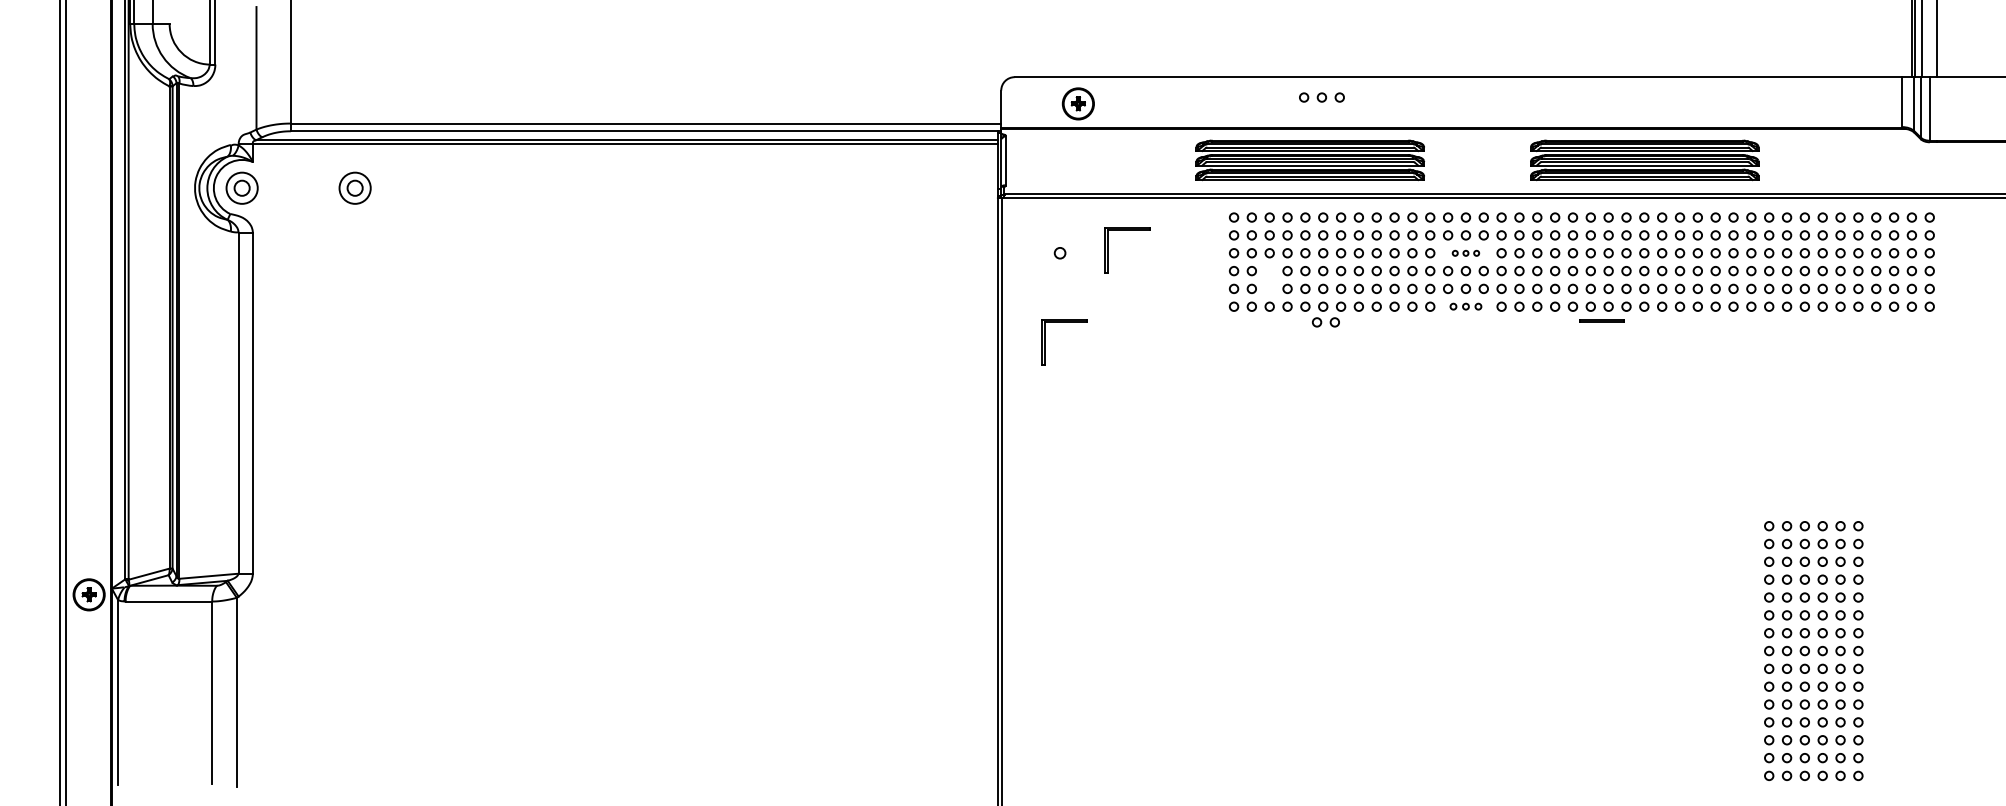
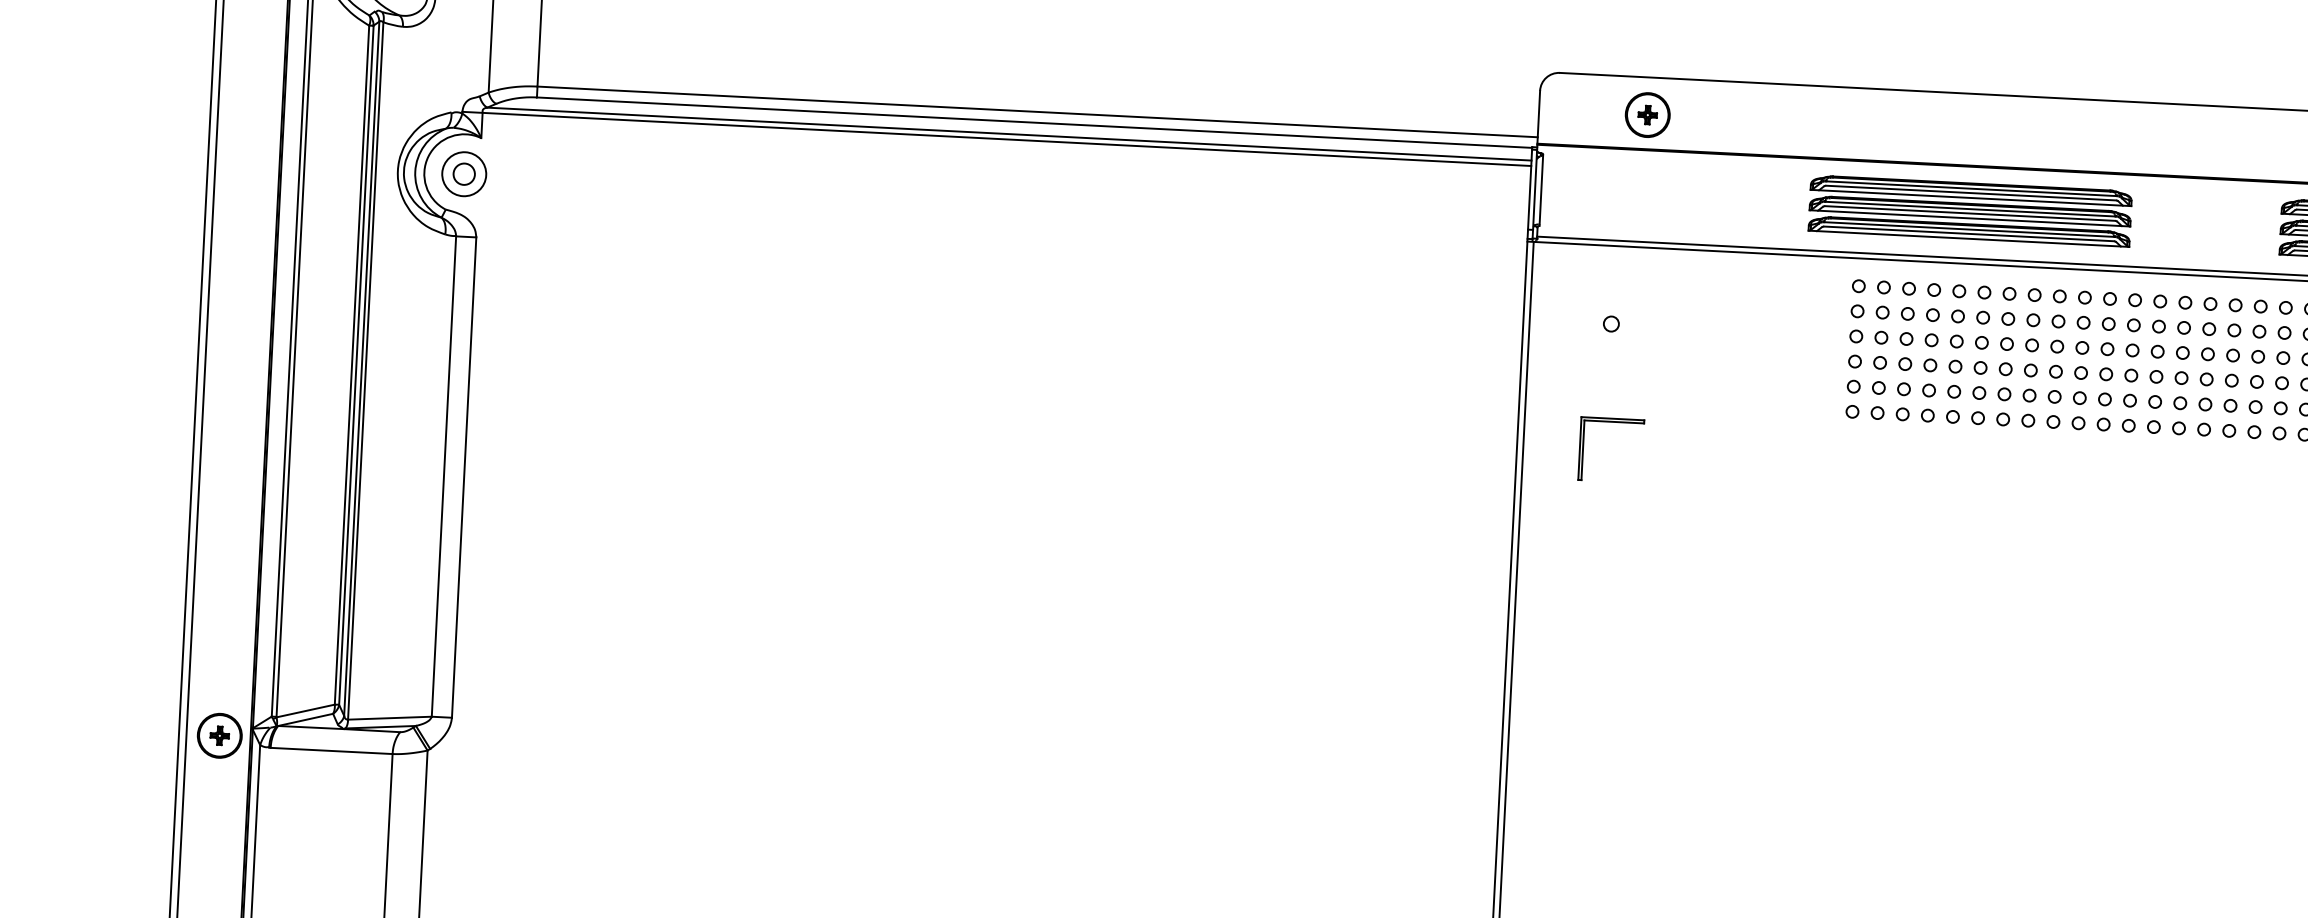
part: (1321, 97) -> (1990, 123), removed
part: (354, 187) -> (622, 181), removed
part: (1108, 250) -> (1679, 323), removed
part: (1465, 253) -> (2182, 353), size x1.67
part: (1269, 279) -> (1904, 375), added
part: (1465, 306) -> (2178, 427), size x1.43
part: (1325, 322) -> (1980, 440), removed

